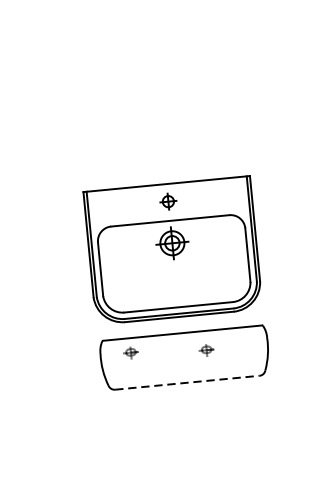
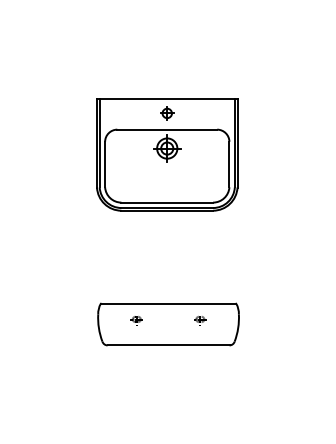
part: (173, 250) -> (167, 154), moved
part: (206, 351) -> (200, 320), moved
part: (130, 353) -> (136, 320), moved
line: (187, 382) -> (168, 345), dashed -> solid

